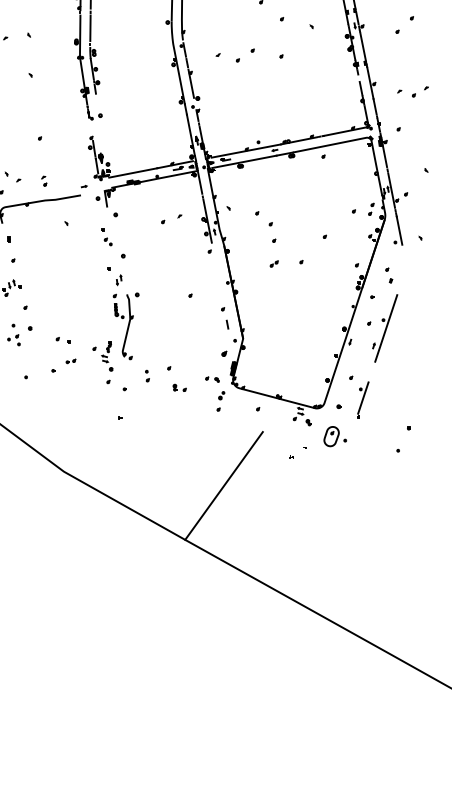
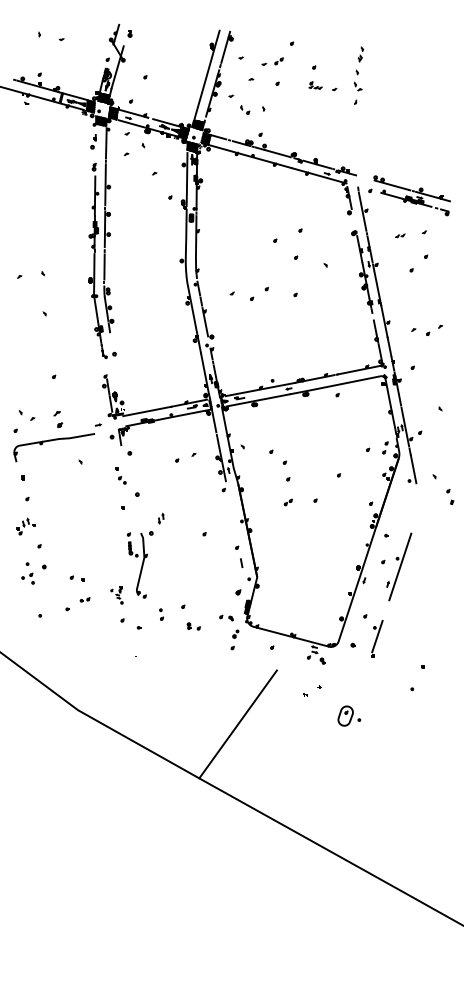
part: (44, 181) -> (58, 419), size x1.6
part: (389, 275) -> (450, 496), moved
part: (119, 280) -> (161, 518), moved
part: (102, 357) -> (116, 595), size x0.6
part: (335, 436) -> (349, 715), moved

